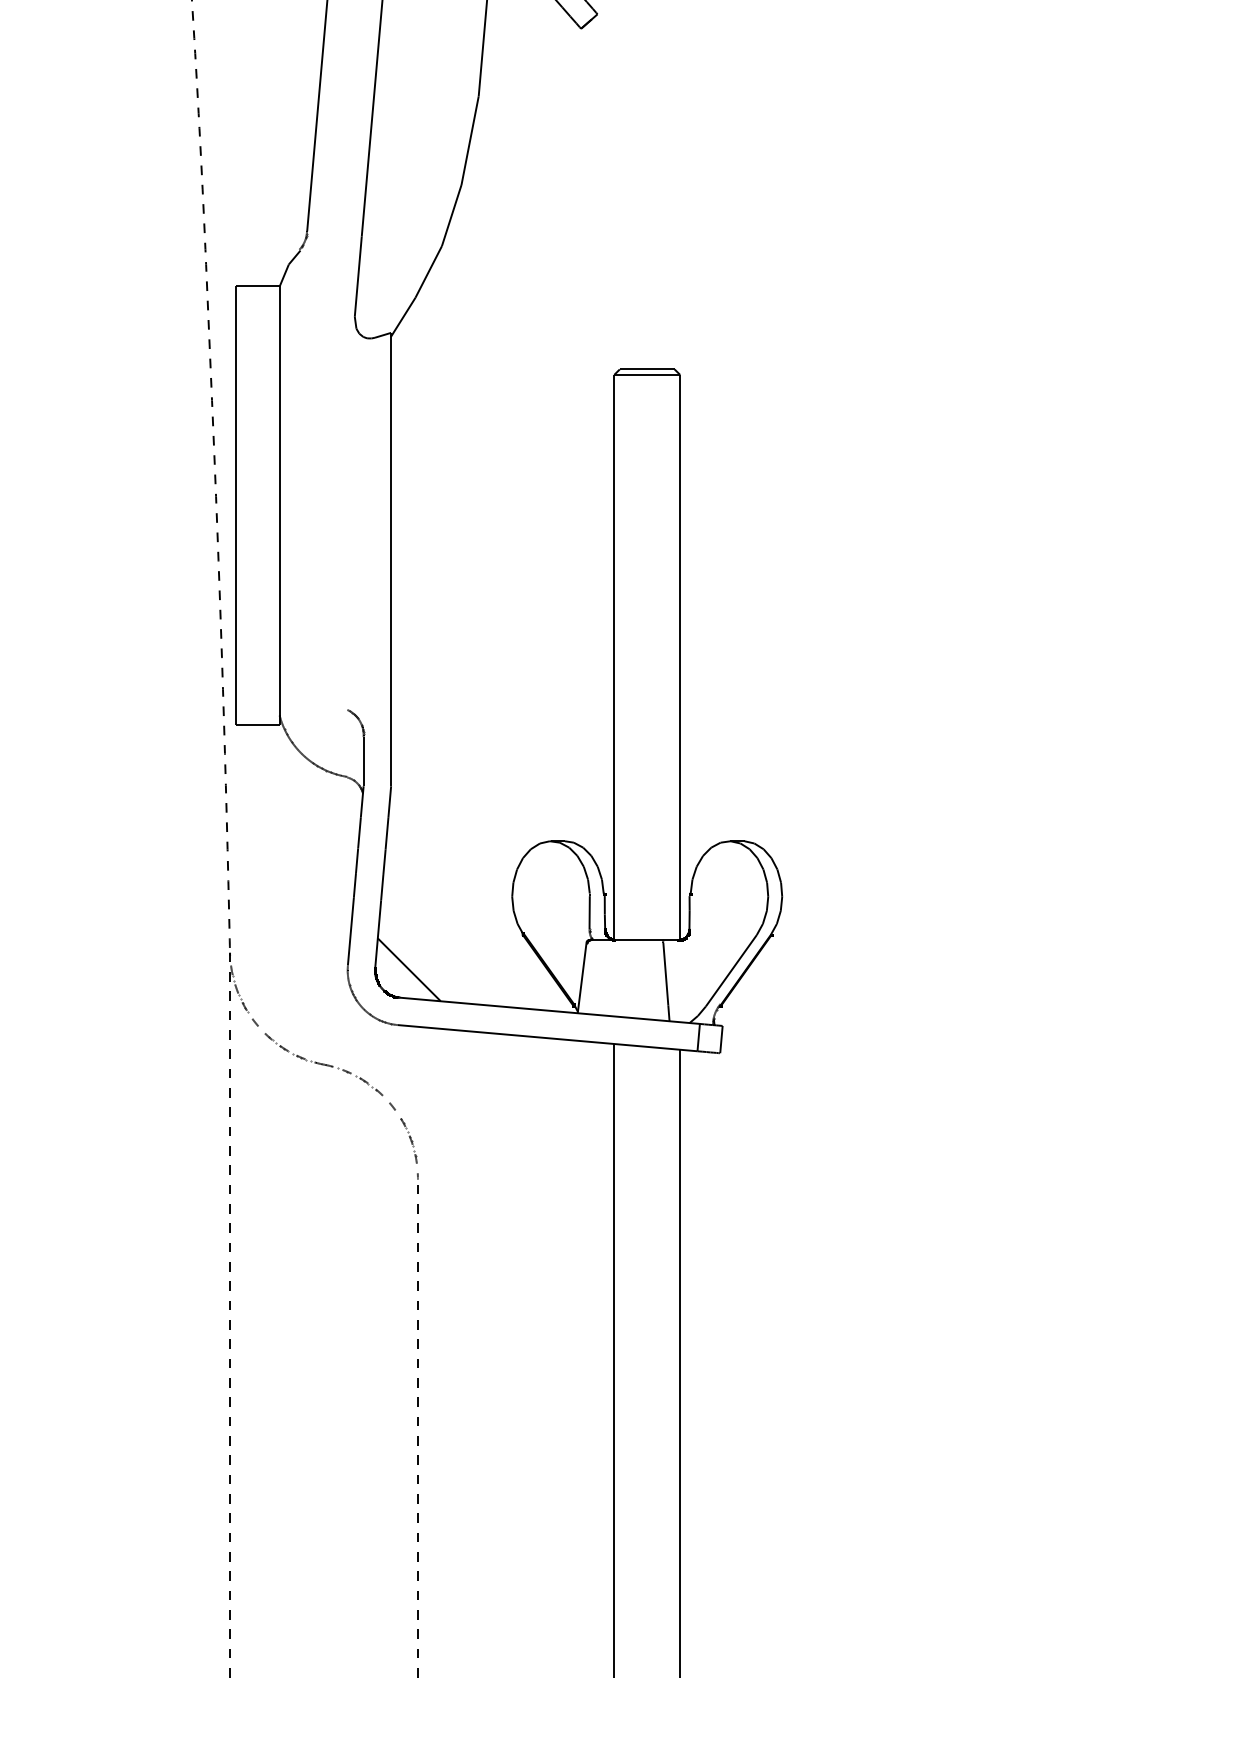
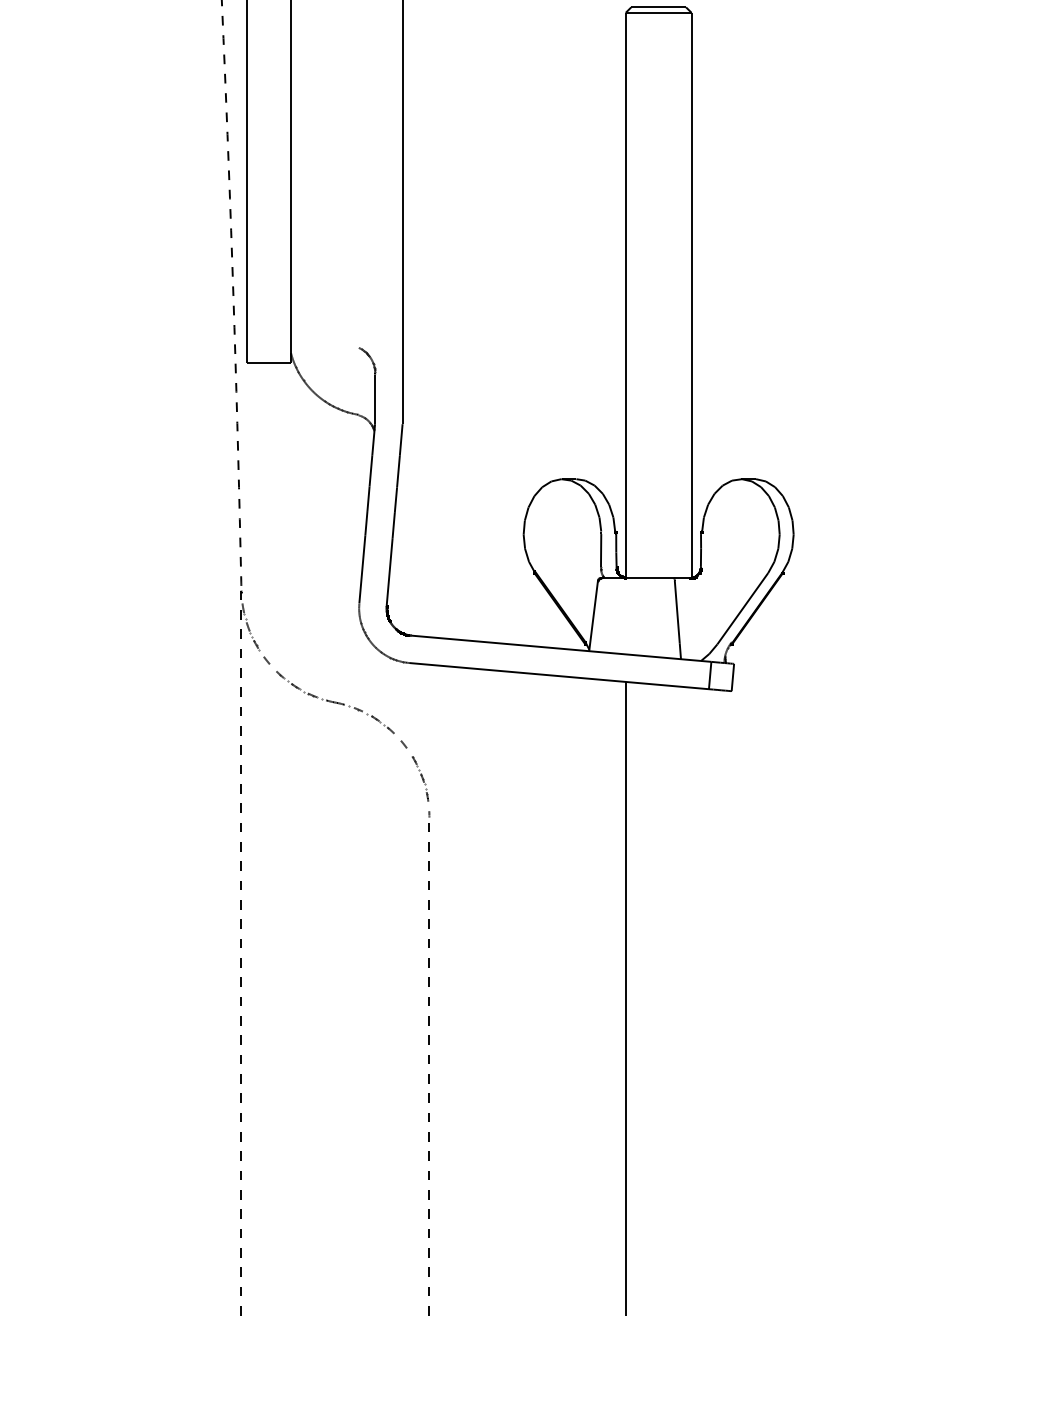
line: (408, 969) -> (419, 607), removed
line: (680, 1363) -> (691, 1001), removed

